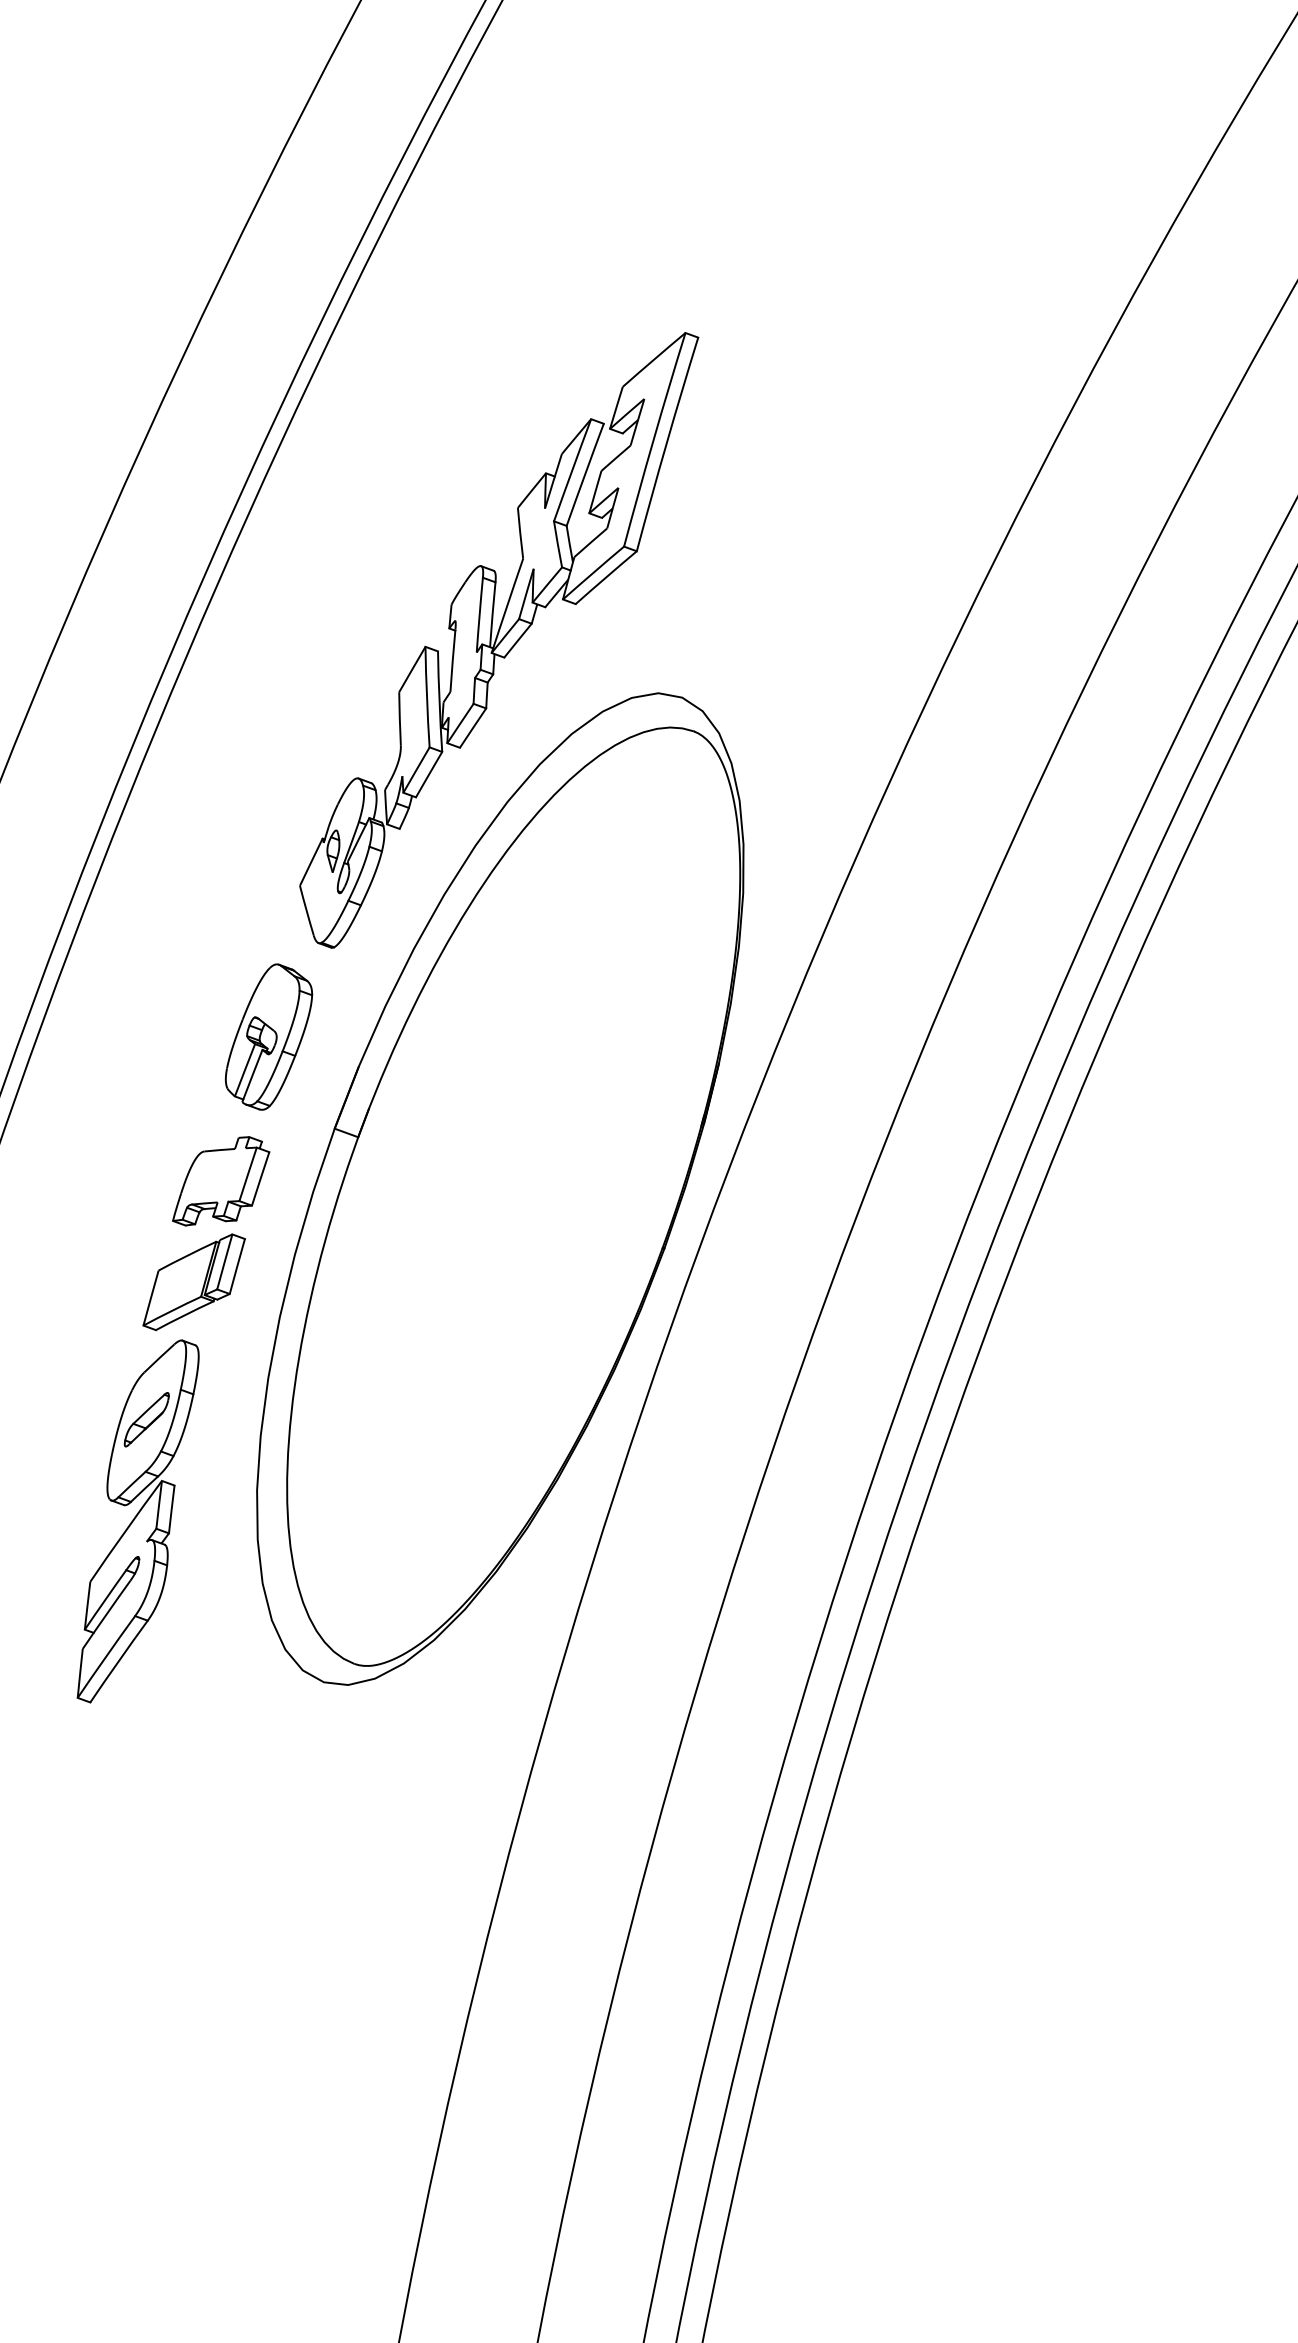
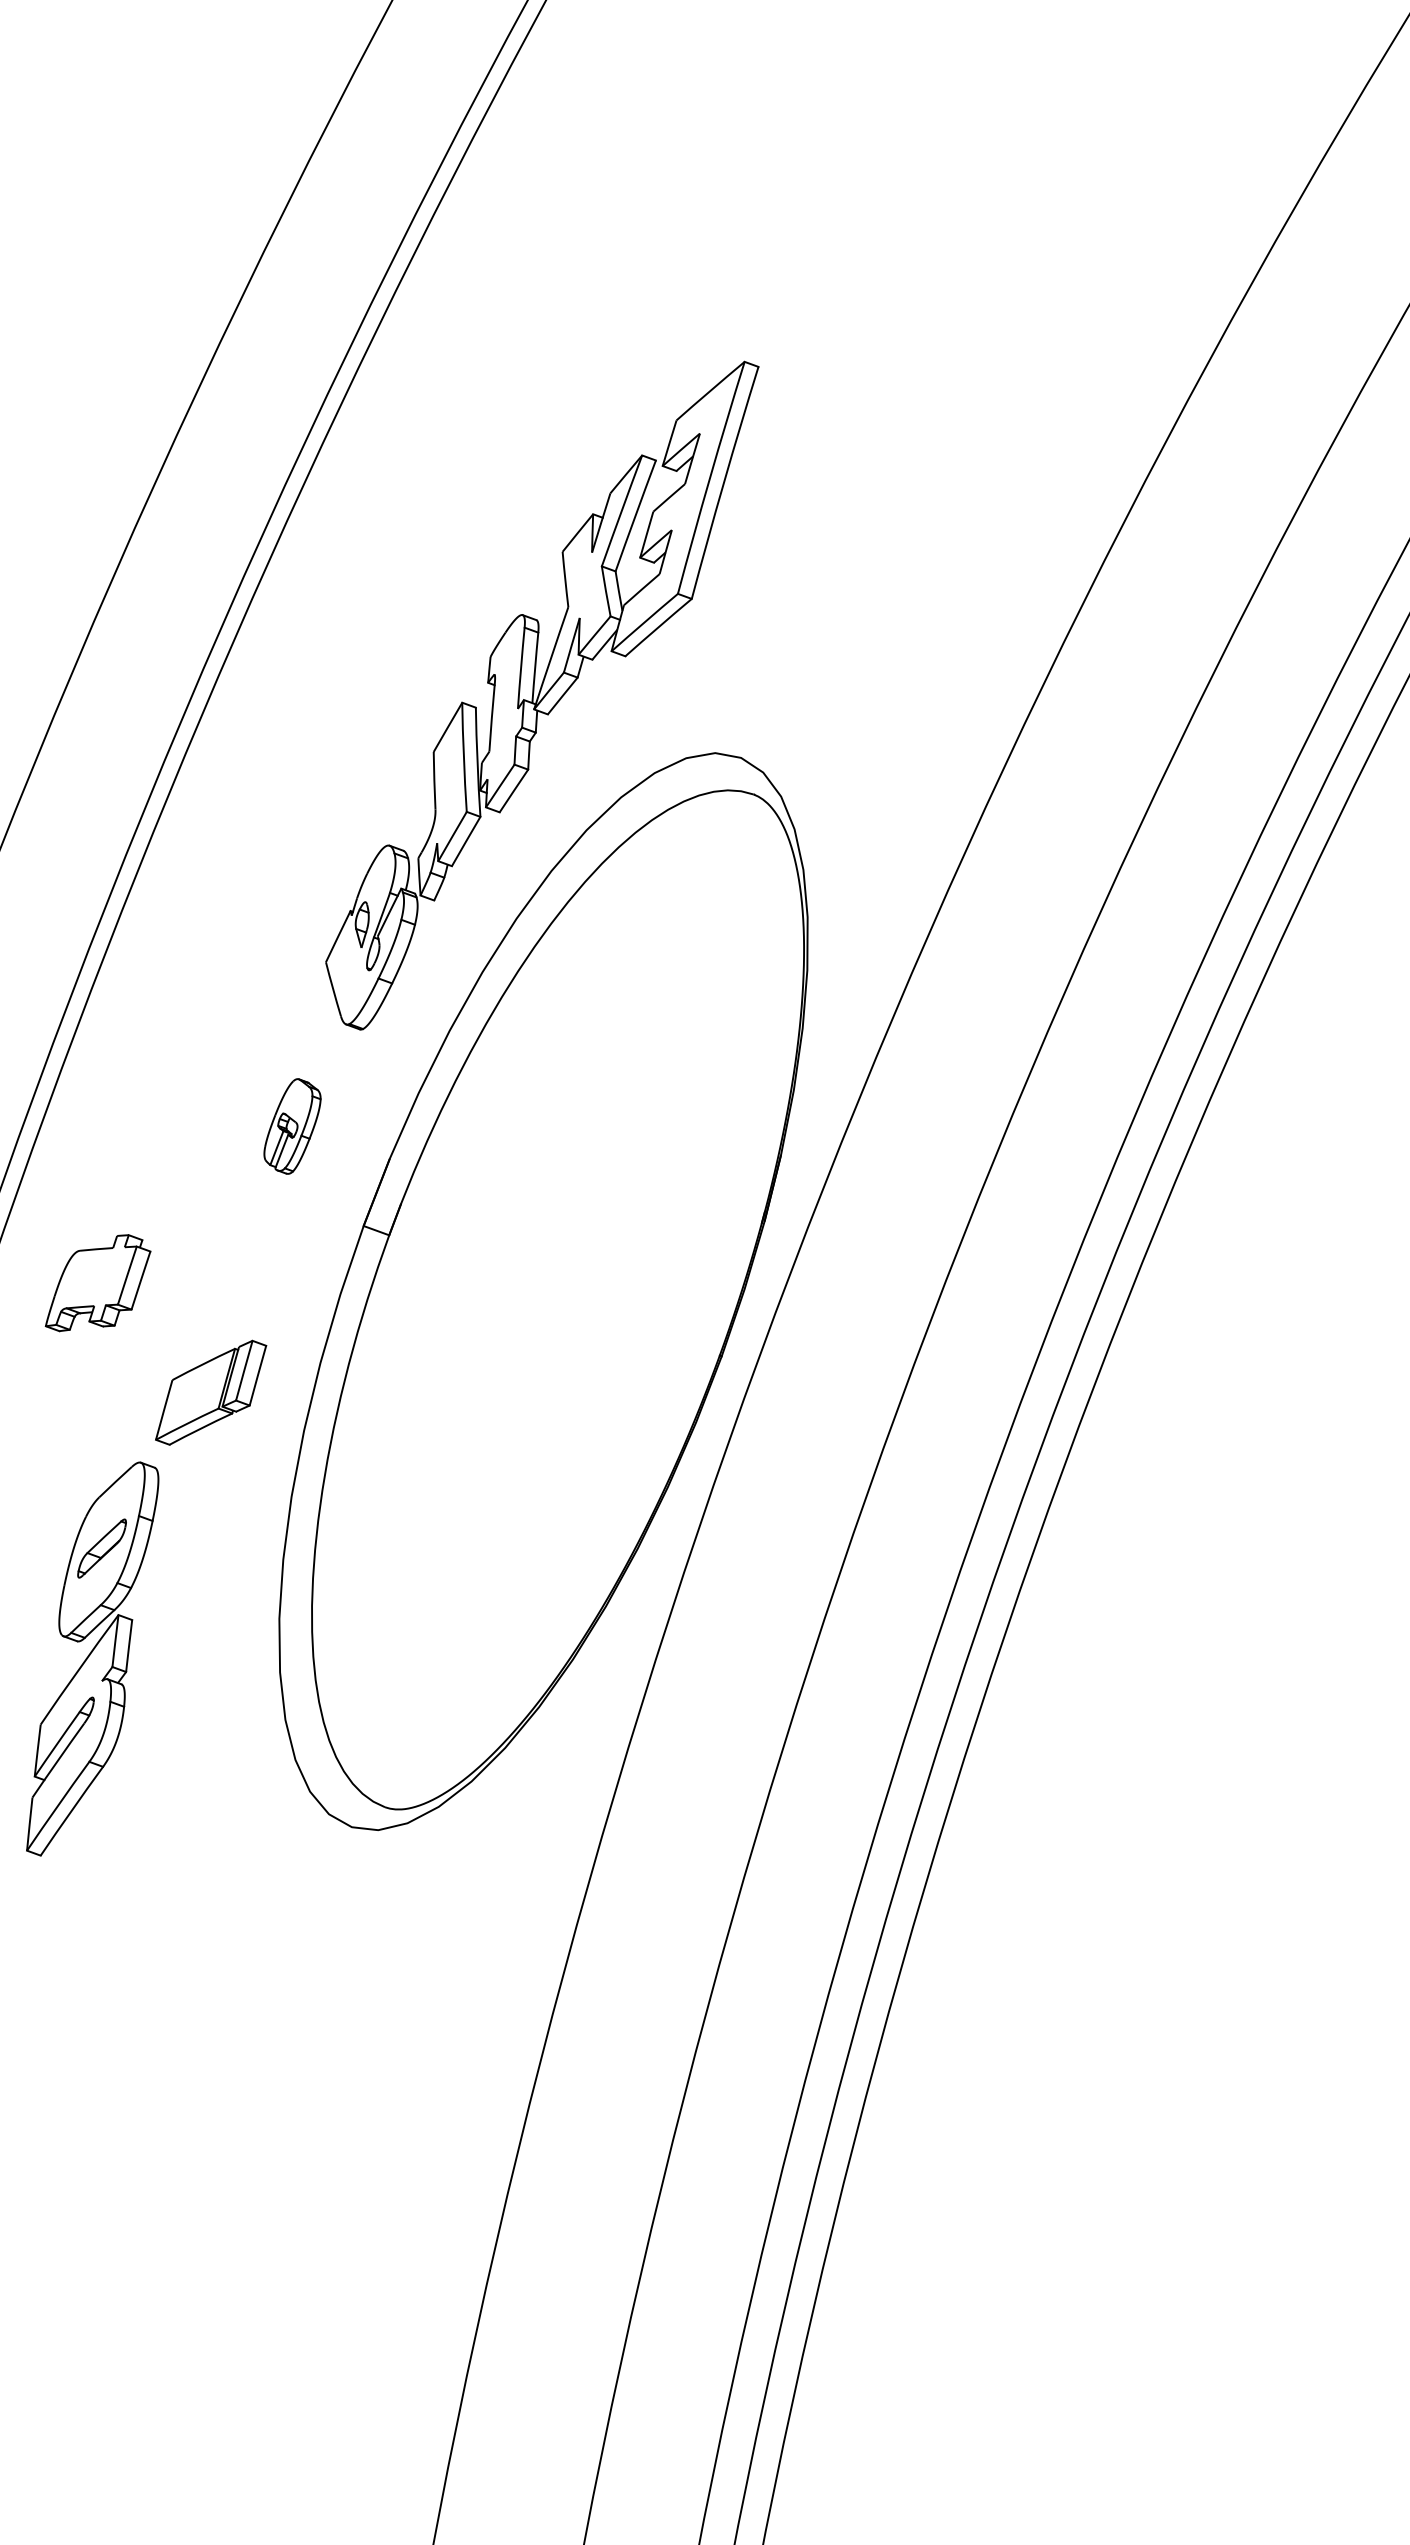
part: (269, 1036) -> (292, 1125), size x0.6
part: (221, 1181) -> (98, 1283), moved
part: (137, 1521) -> (91, 1659), moved

